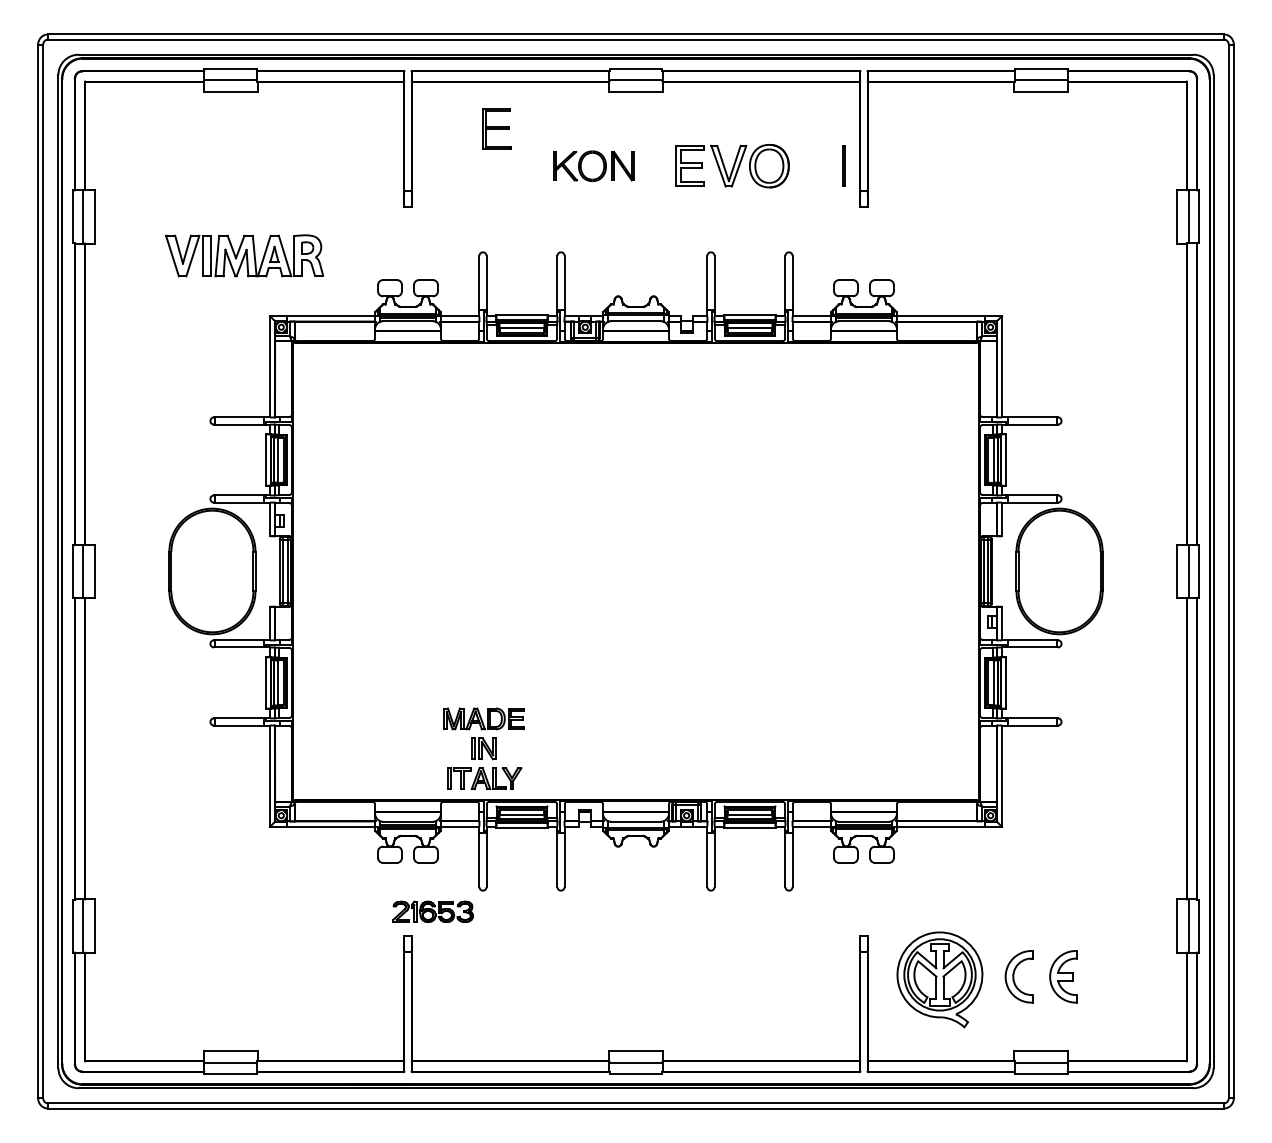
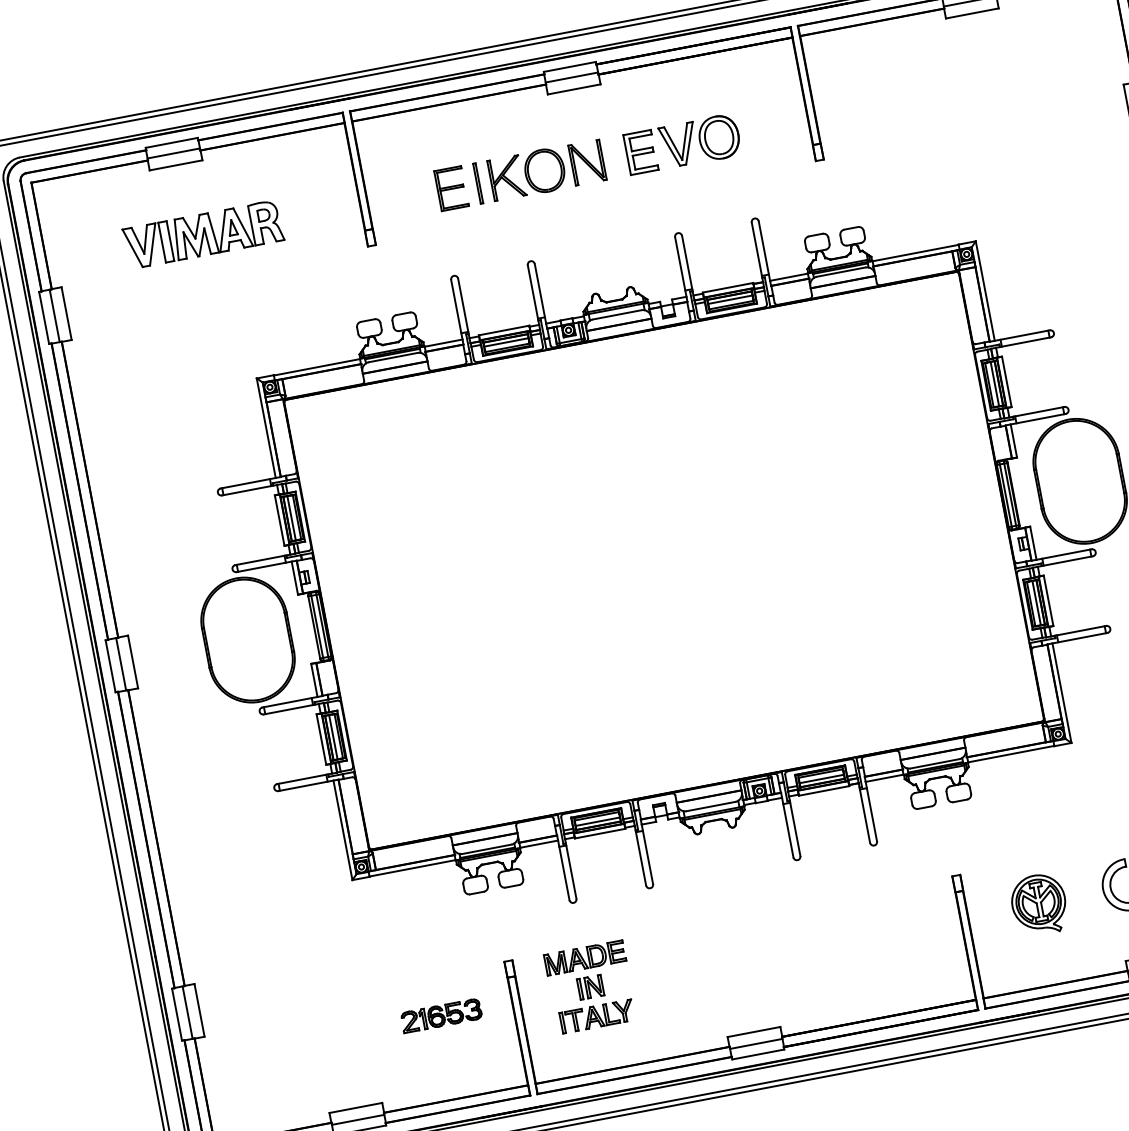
part: (496, 128) -> (451, 188), moved
line: (843, 165) -> (477, 182), moved
part: (593, 166) -> (546, 170), size x1.43
part: (244, 255) -> (203, 234), moved
part: (483, 748) -> (590, 987), moved
part: (432, 911) -> (440, 1015), moved
part: (939, 979) -> (1038, 904), size x0.62

